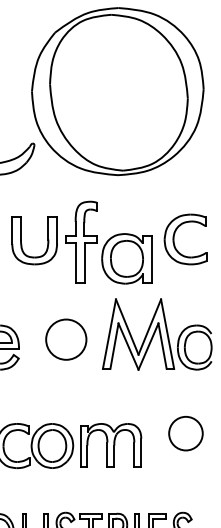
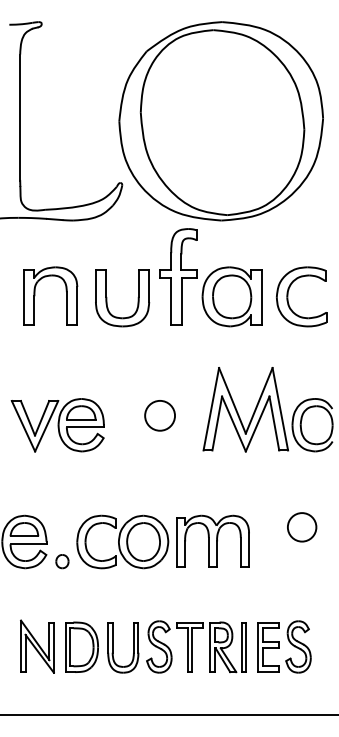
part: (108, 242) -> (210, 277), moved
circle: (66, 339) -> (160, 415), size x0.62
circle: (185, 433) -> (301, 527), size x0.71

